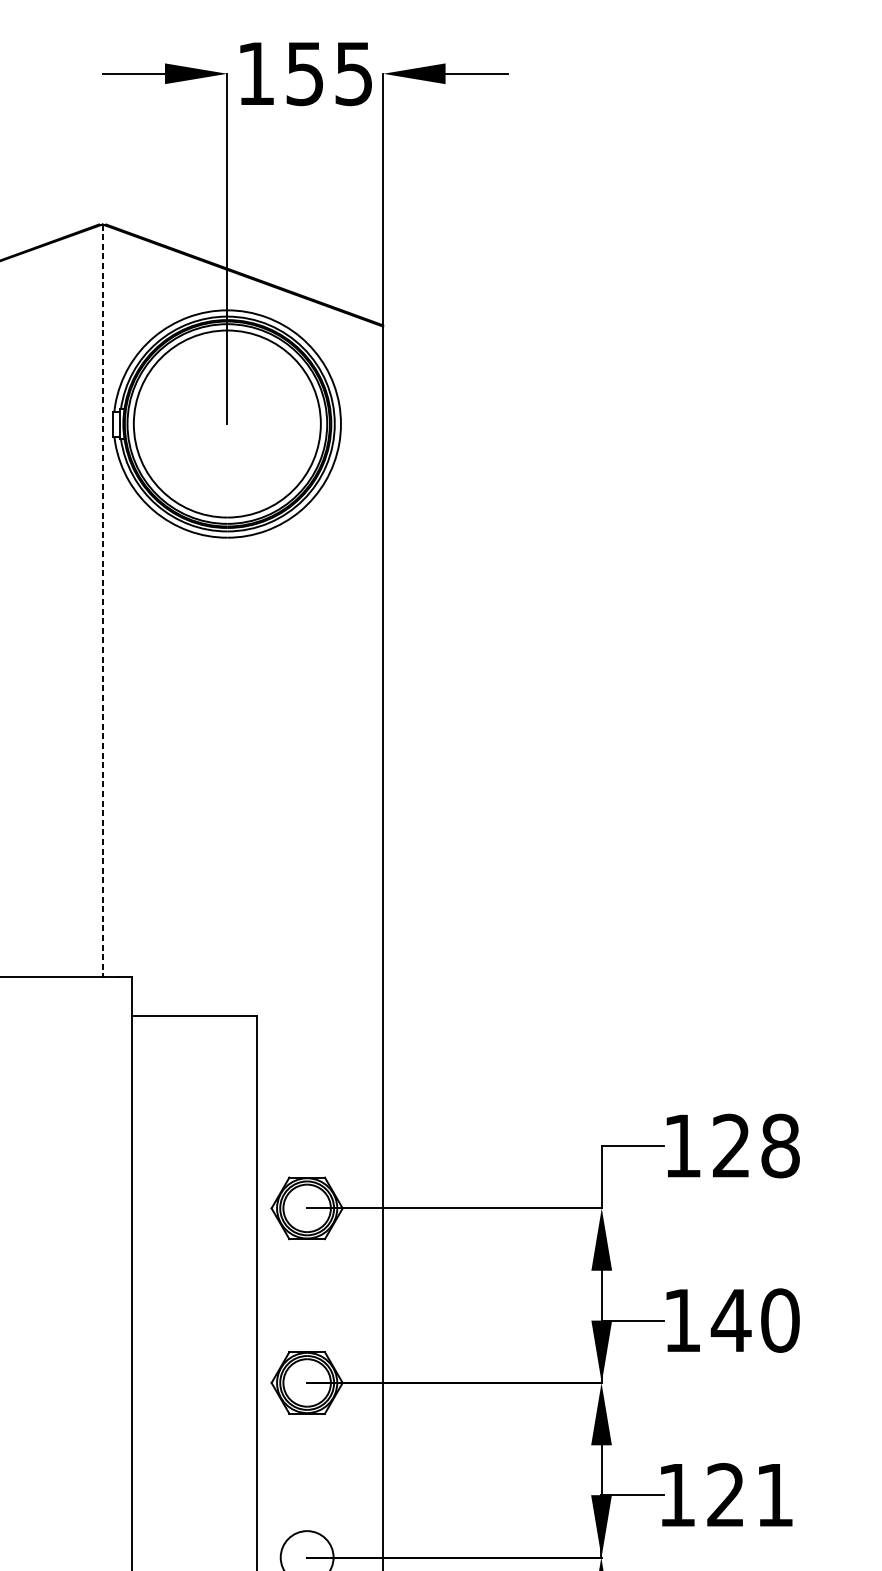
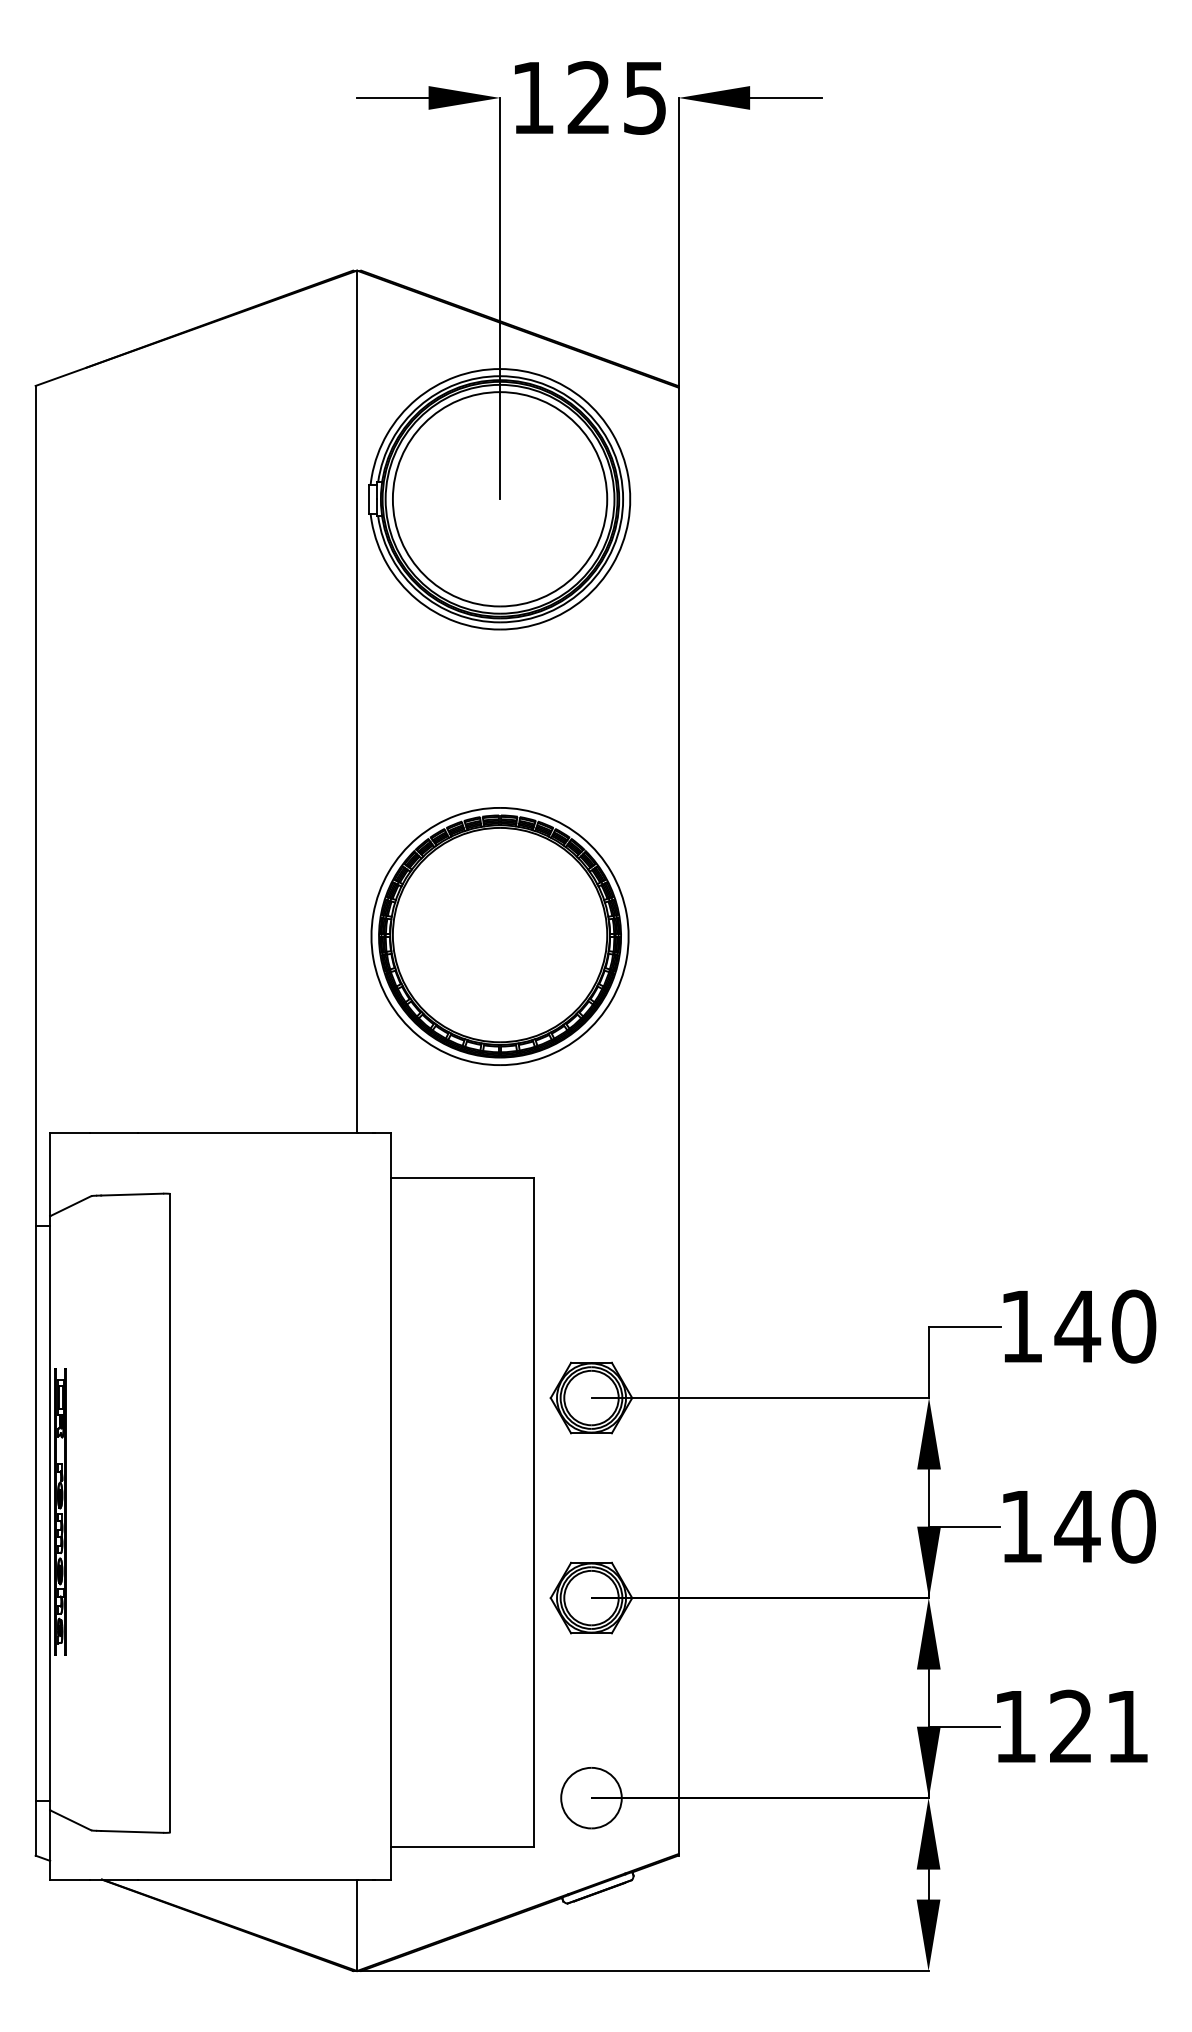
text: (304, 73) -> (588, 97), 155 -> 125
line: (102, 600) -> (357, 701), dashed -> solid
part: (226, 805) -> (499, 936), added
text: (755, 1145) -> (1105, 1326), 128 -> 140

